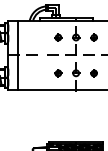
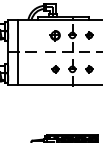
part: (58, 37) -> (55, 35), size x1.6

